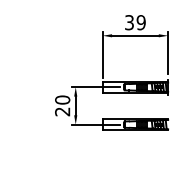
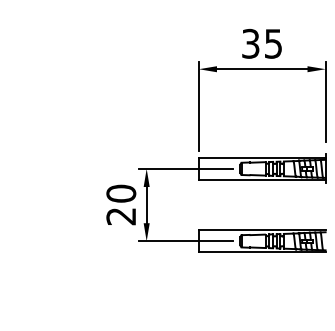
text: (140, 22) -> (272, 43), 39 -> 35

